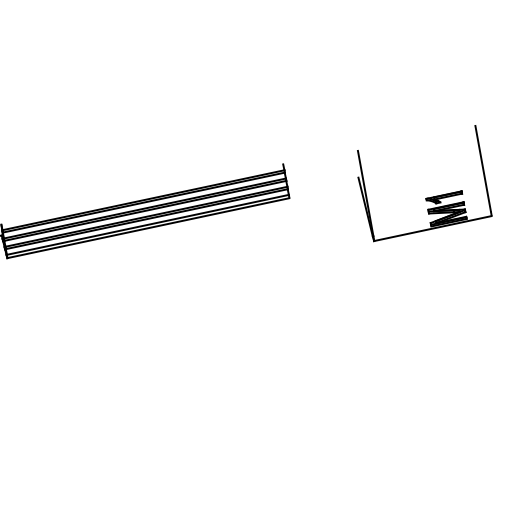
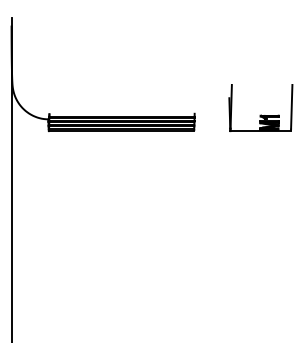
part: (425, 196) -> (260, 114), moved

